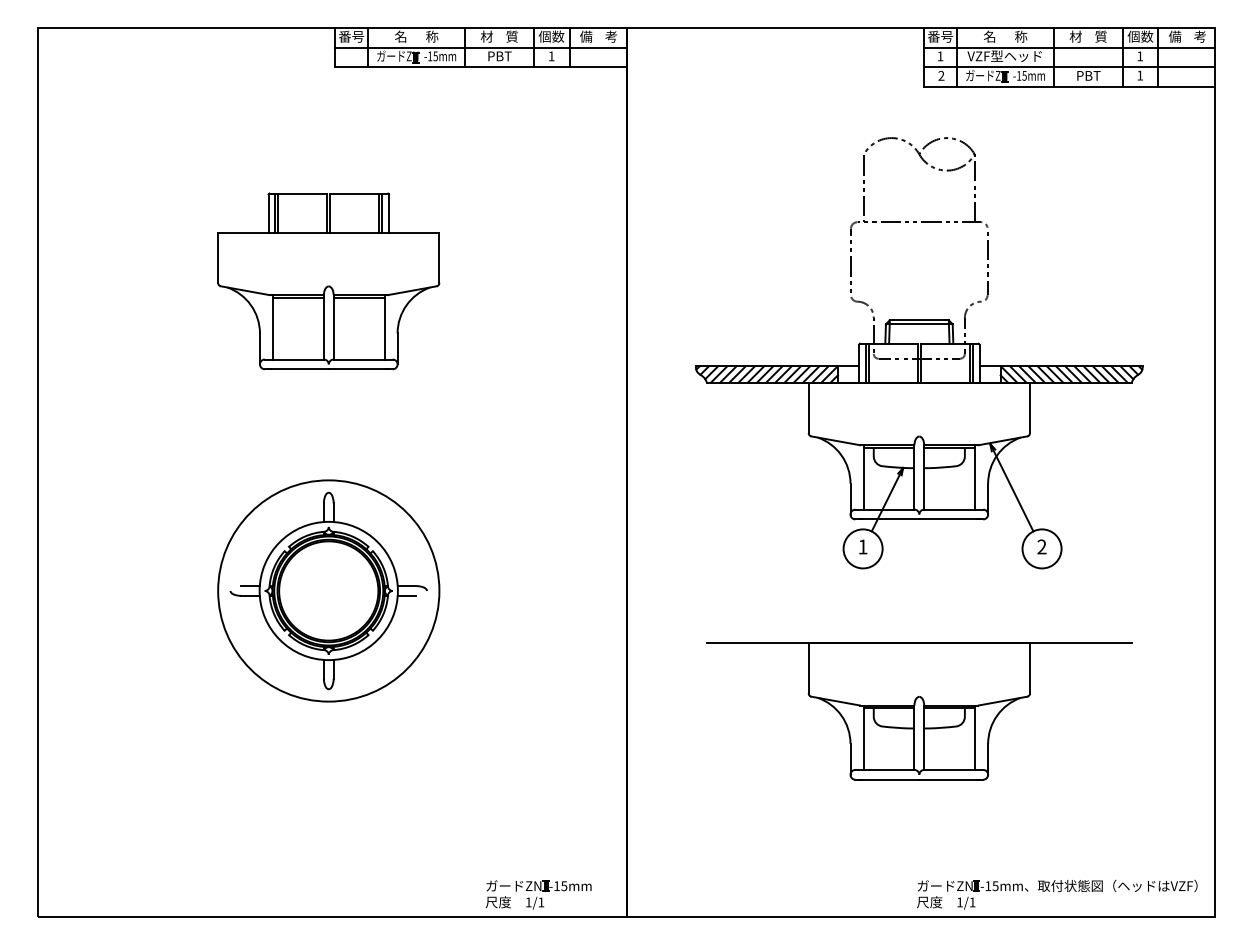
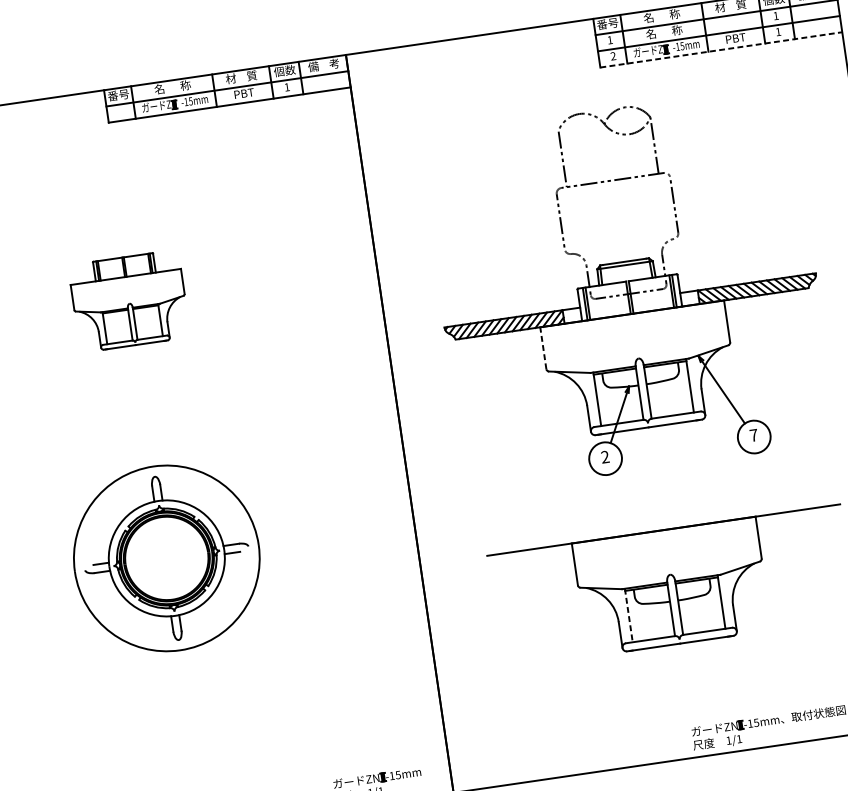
text: (1004, 56) -> (663, 32), VZF型ヘッド -> 名      称
line: (1069, 86) -> (721, 49), solid -> dashed
part: (328, 281) -> (129, 301), size x0.6
line: (808, 407) -> (543, 347), solid -> dashed
text: (862, 546) -> (604, 456), 1 -> 2
text: (1041, 546) -> (753, 435), 2 -> 7
line: (863, 738) -> (628, 616), solid -> dashed

